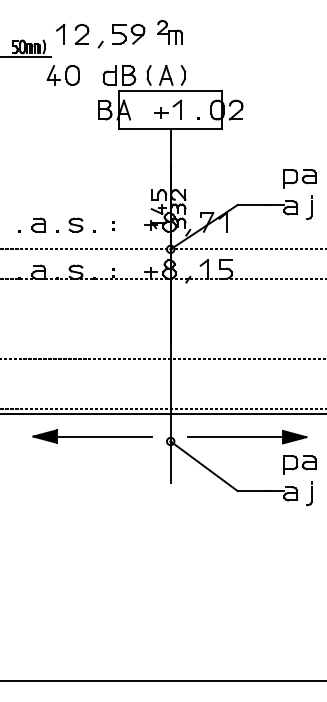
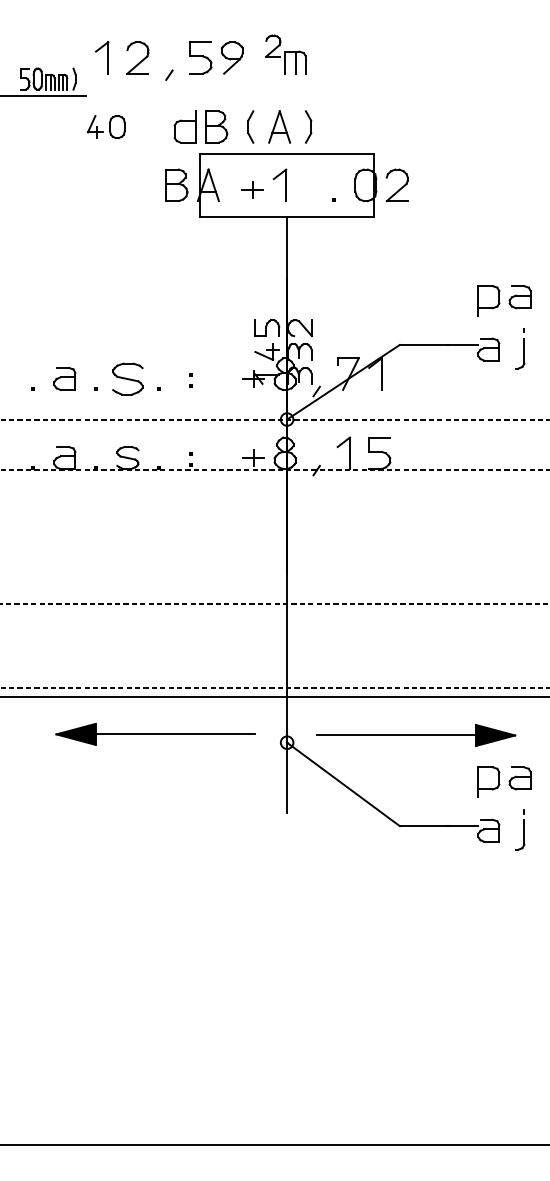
part: (62, 75) -> (105, 127), size x0.7
part: (168, 109) -> (264, 184), moved
part: (75, 224) -> (126, 377), size x1.4

